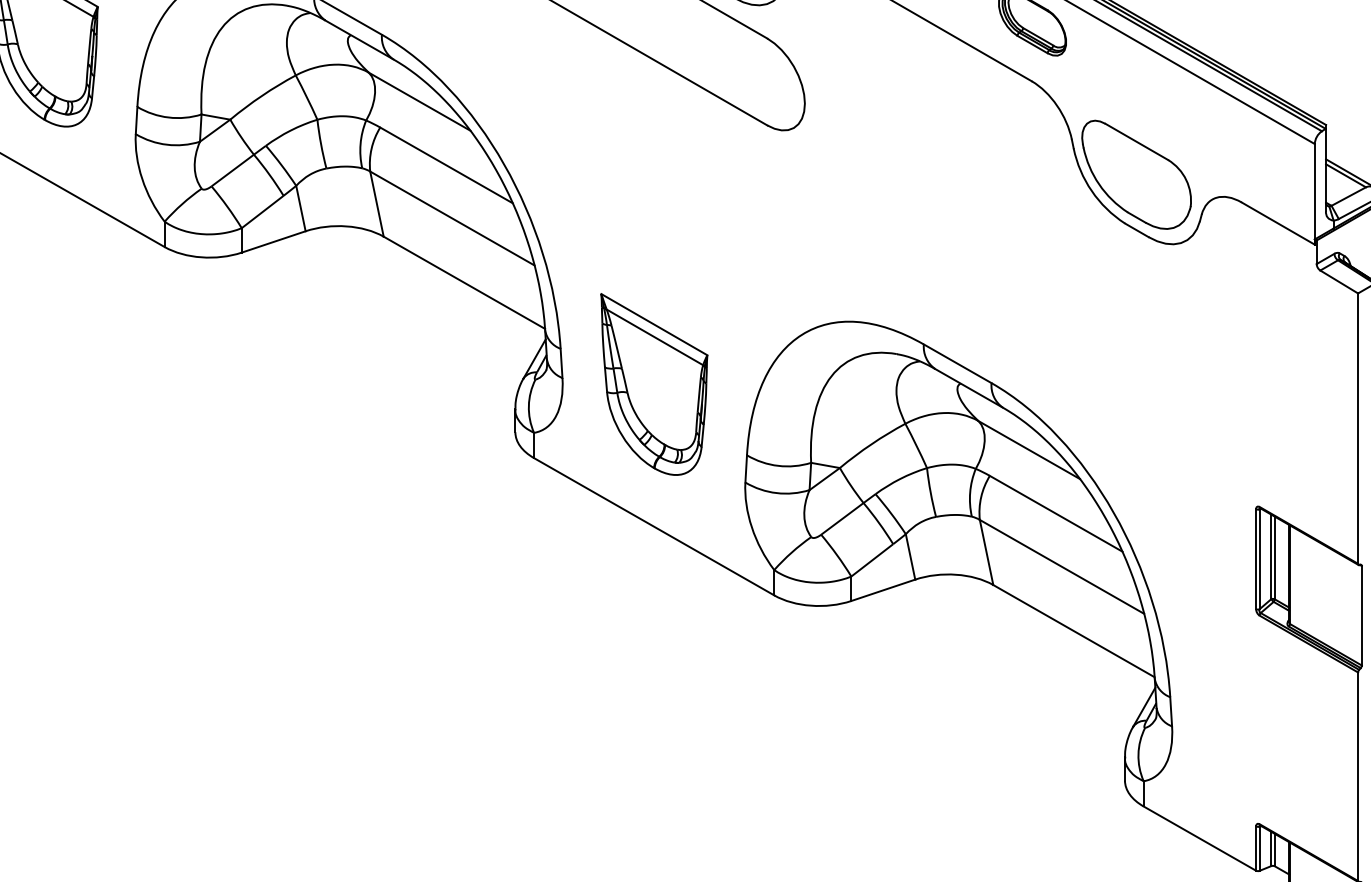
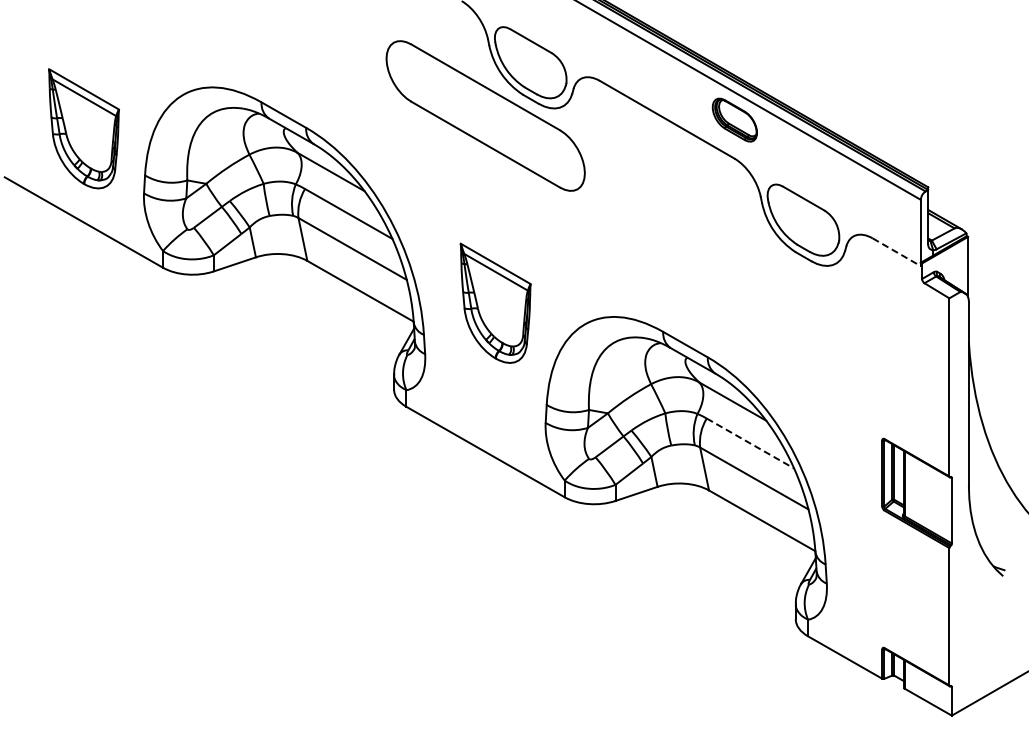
line: (1277, 223) -> (896, 252), solid -> dashed
part: (654, 383) -> (495, 302), moved
line: (1056, 513) -> (750, 443), solid -> dashed

